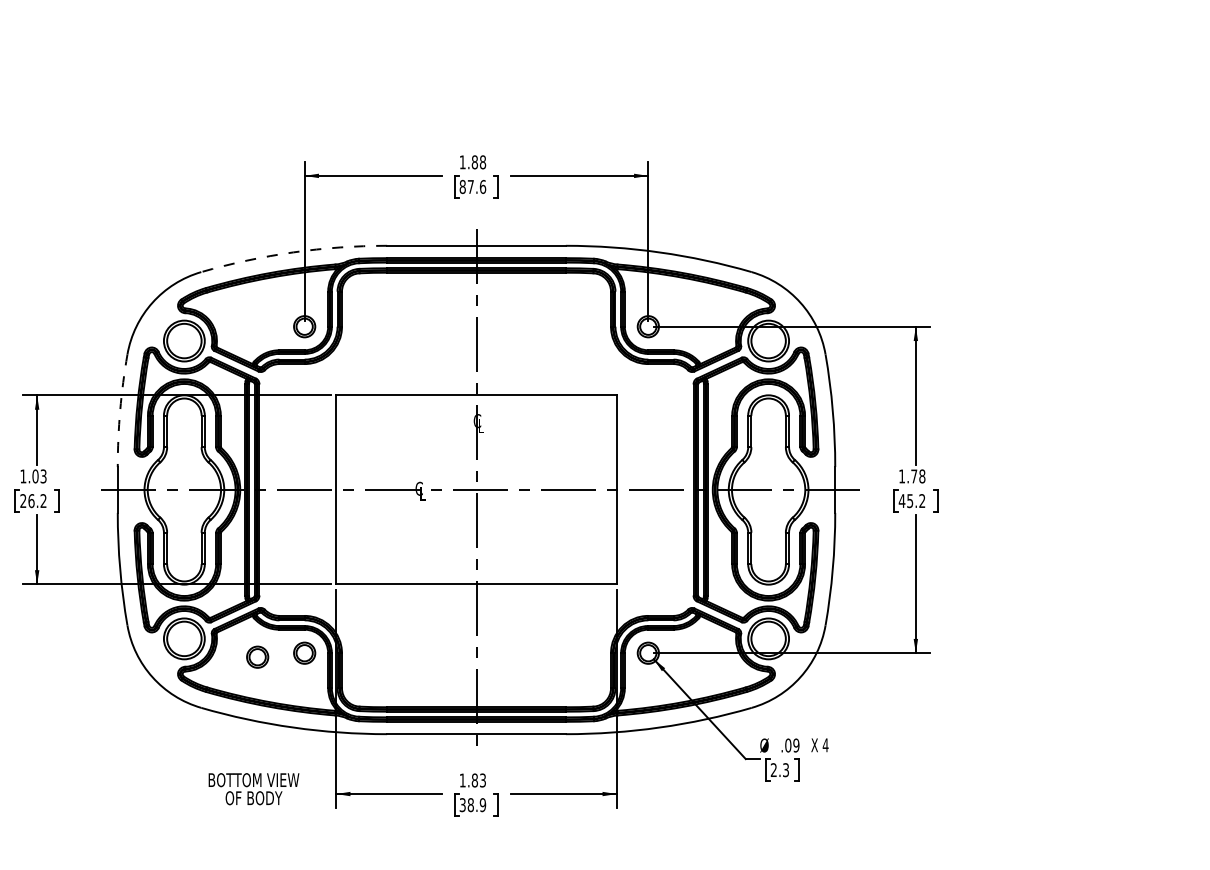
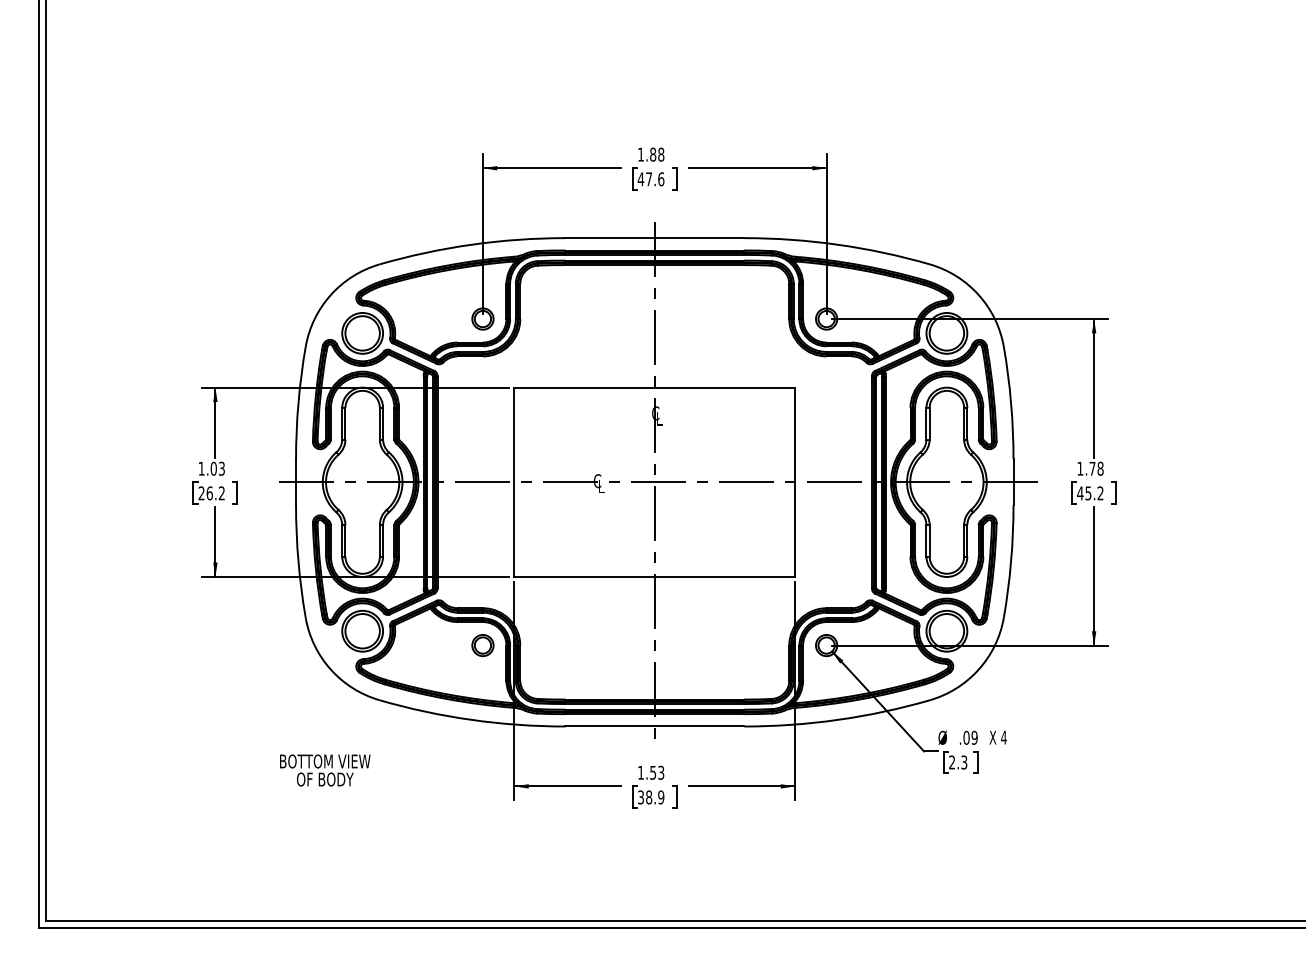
text: (462, 187) -> (640, 179), 87.6 -> 47.6
arc: (293, 252) -> (471, 244), dashed -> solid
arc: (120, 410) -> (298, 402), dashed -> solid
part: (257, 657) -> (435, 649), removed
text: (475, 780) -> (653, 772), 1.83 -> 1.53
text: (254, 789) -> (325, 770), moved

